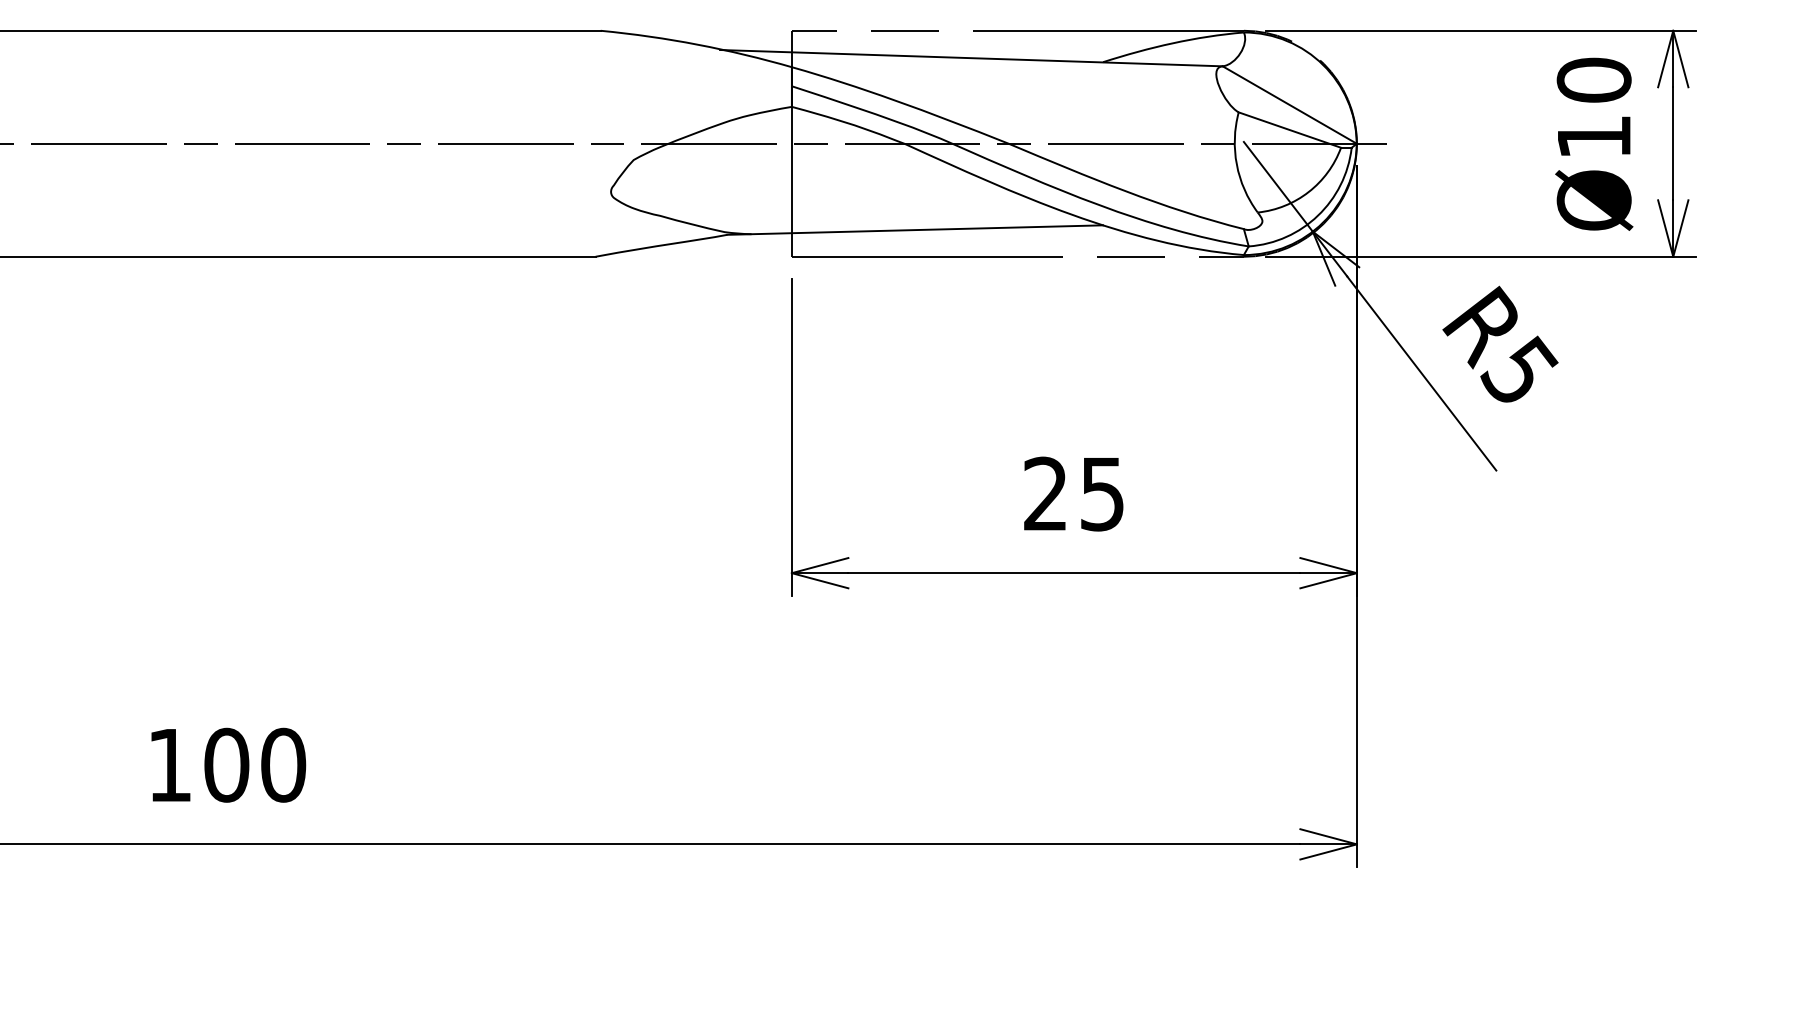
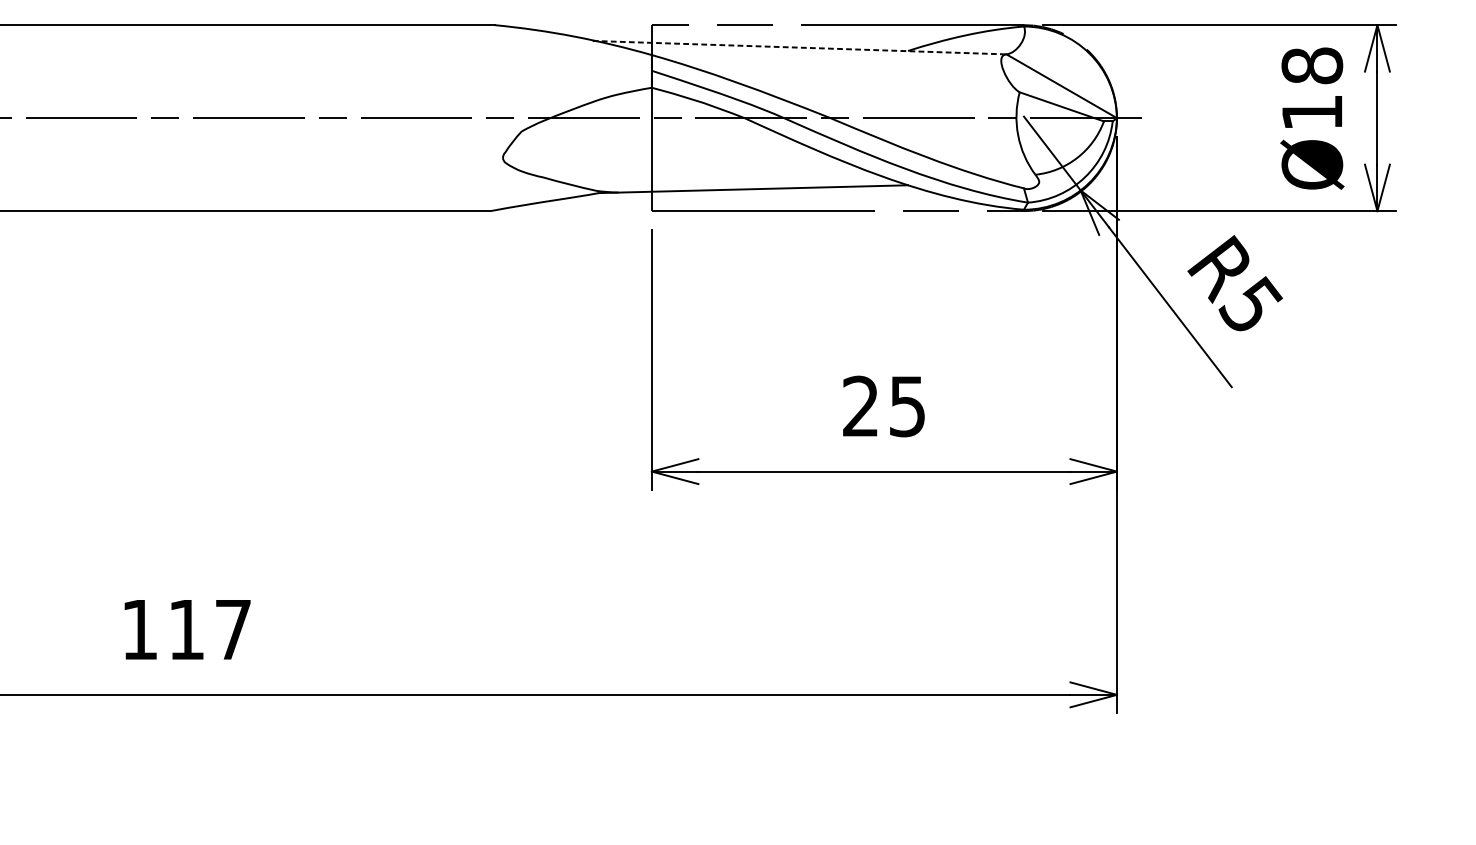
line: (971, 58) -> (799, 47), solid -> dashed
text: (1594, 79) -> (1312, 65), Ø10 -> Ø18
text: (255, 764) -> (210, 629), 100 -> 117

